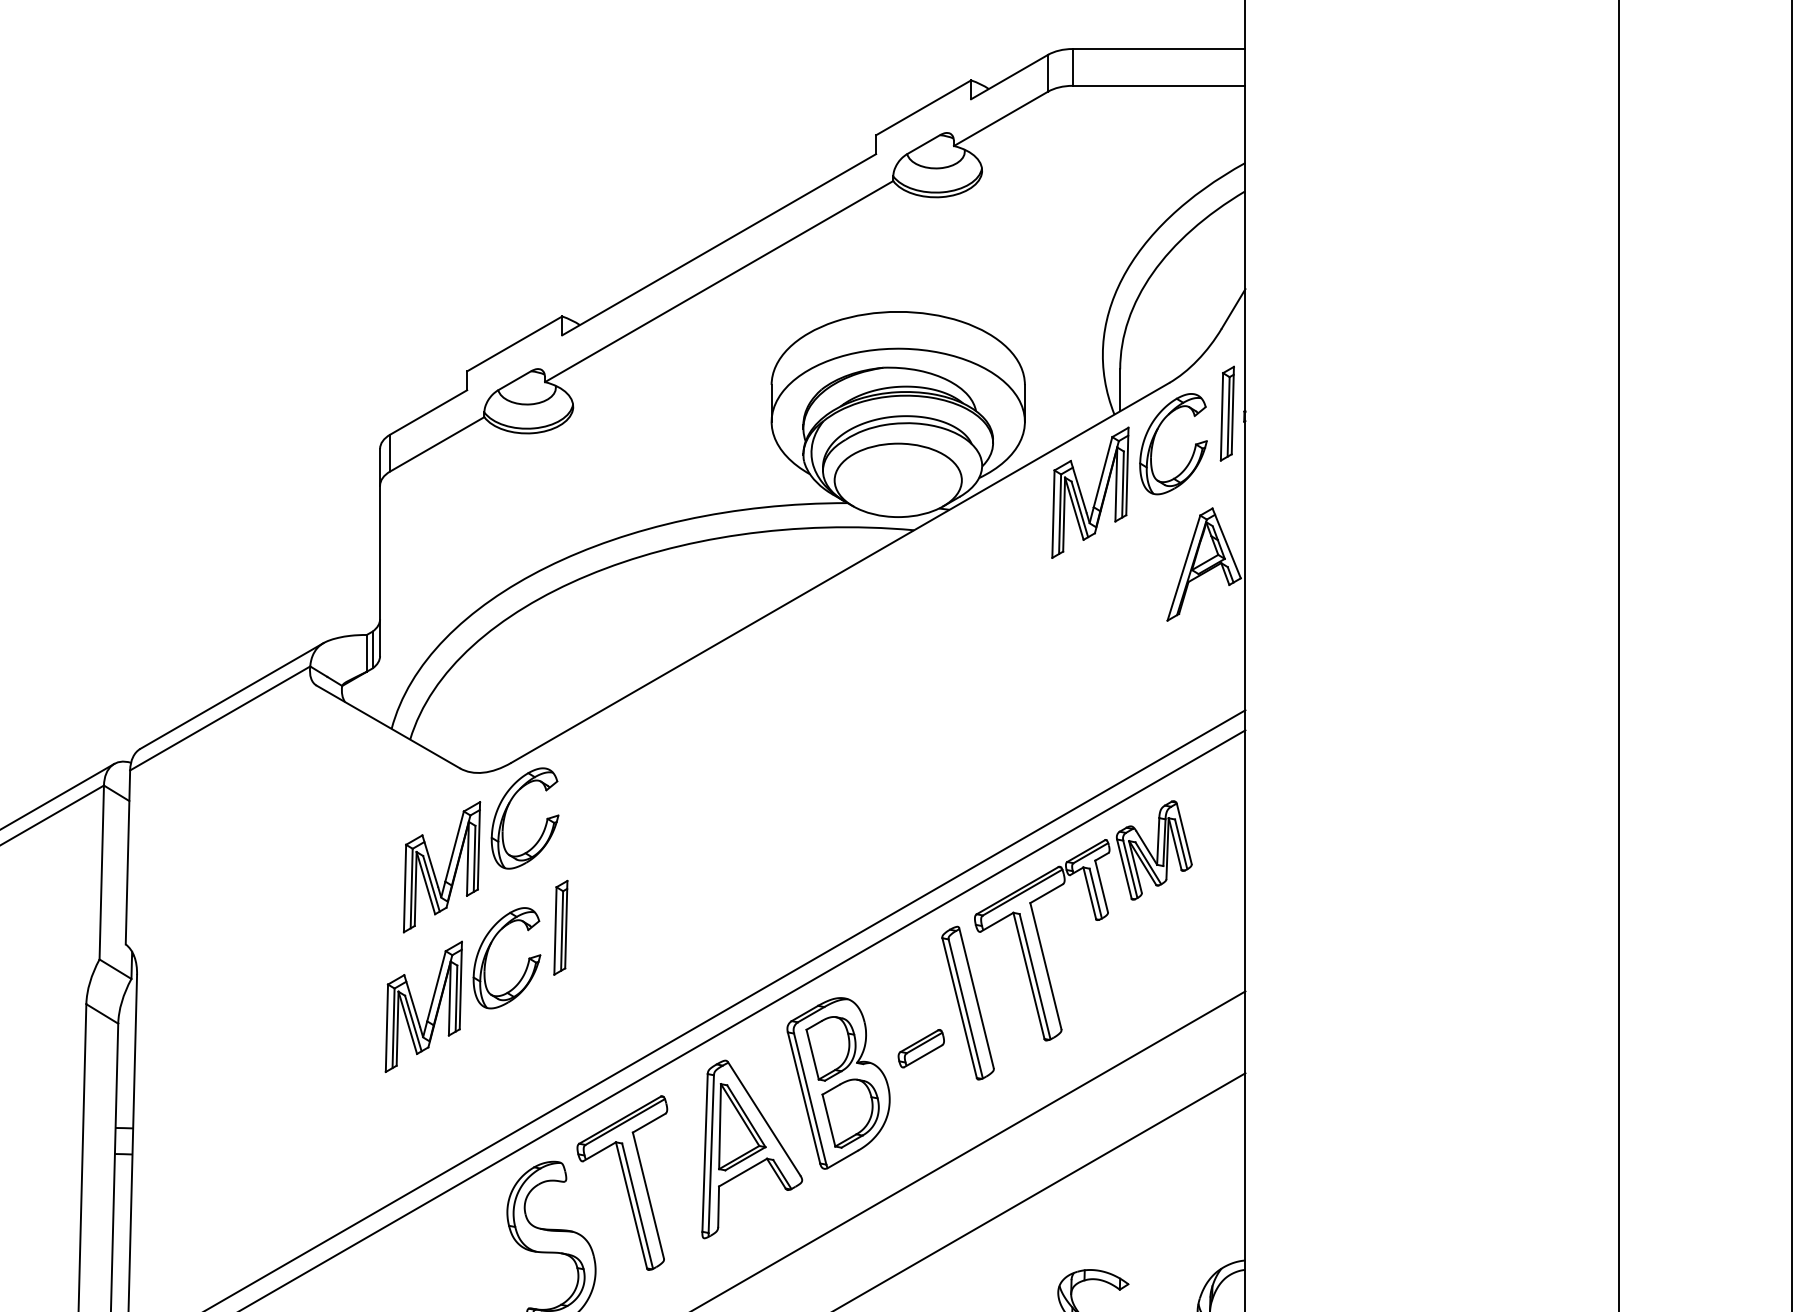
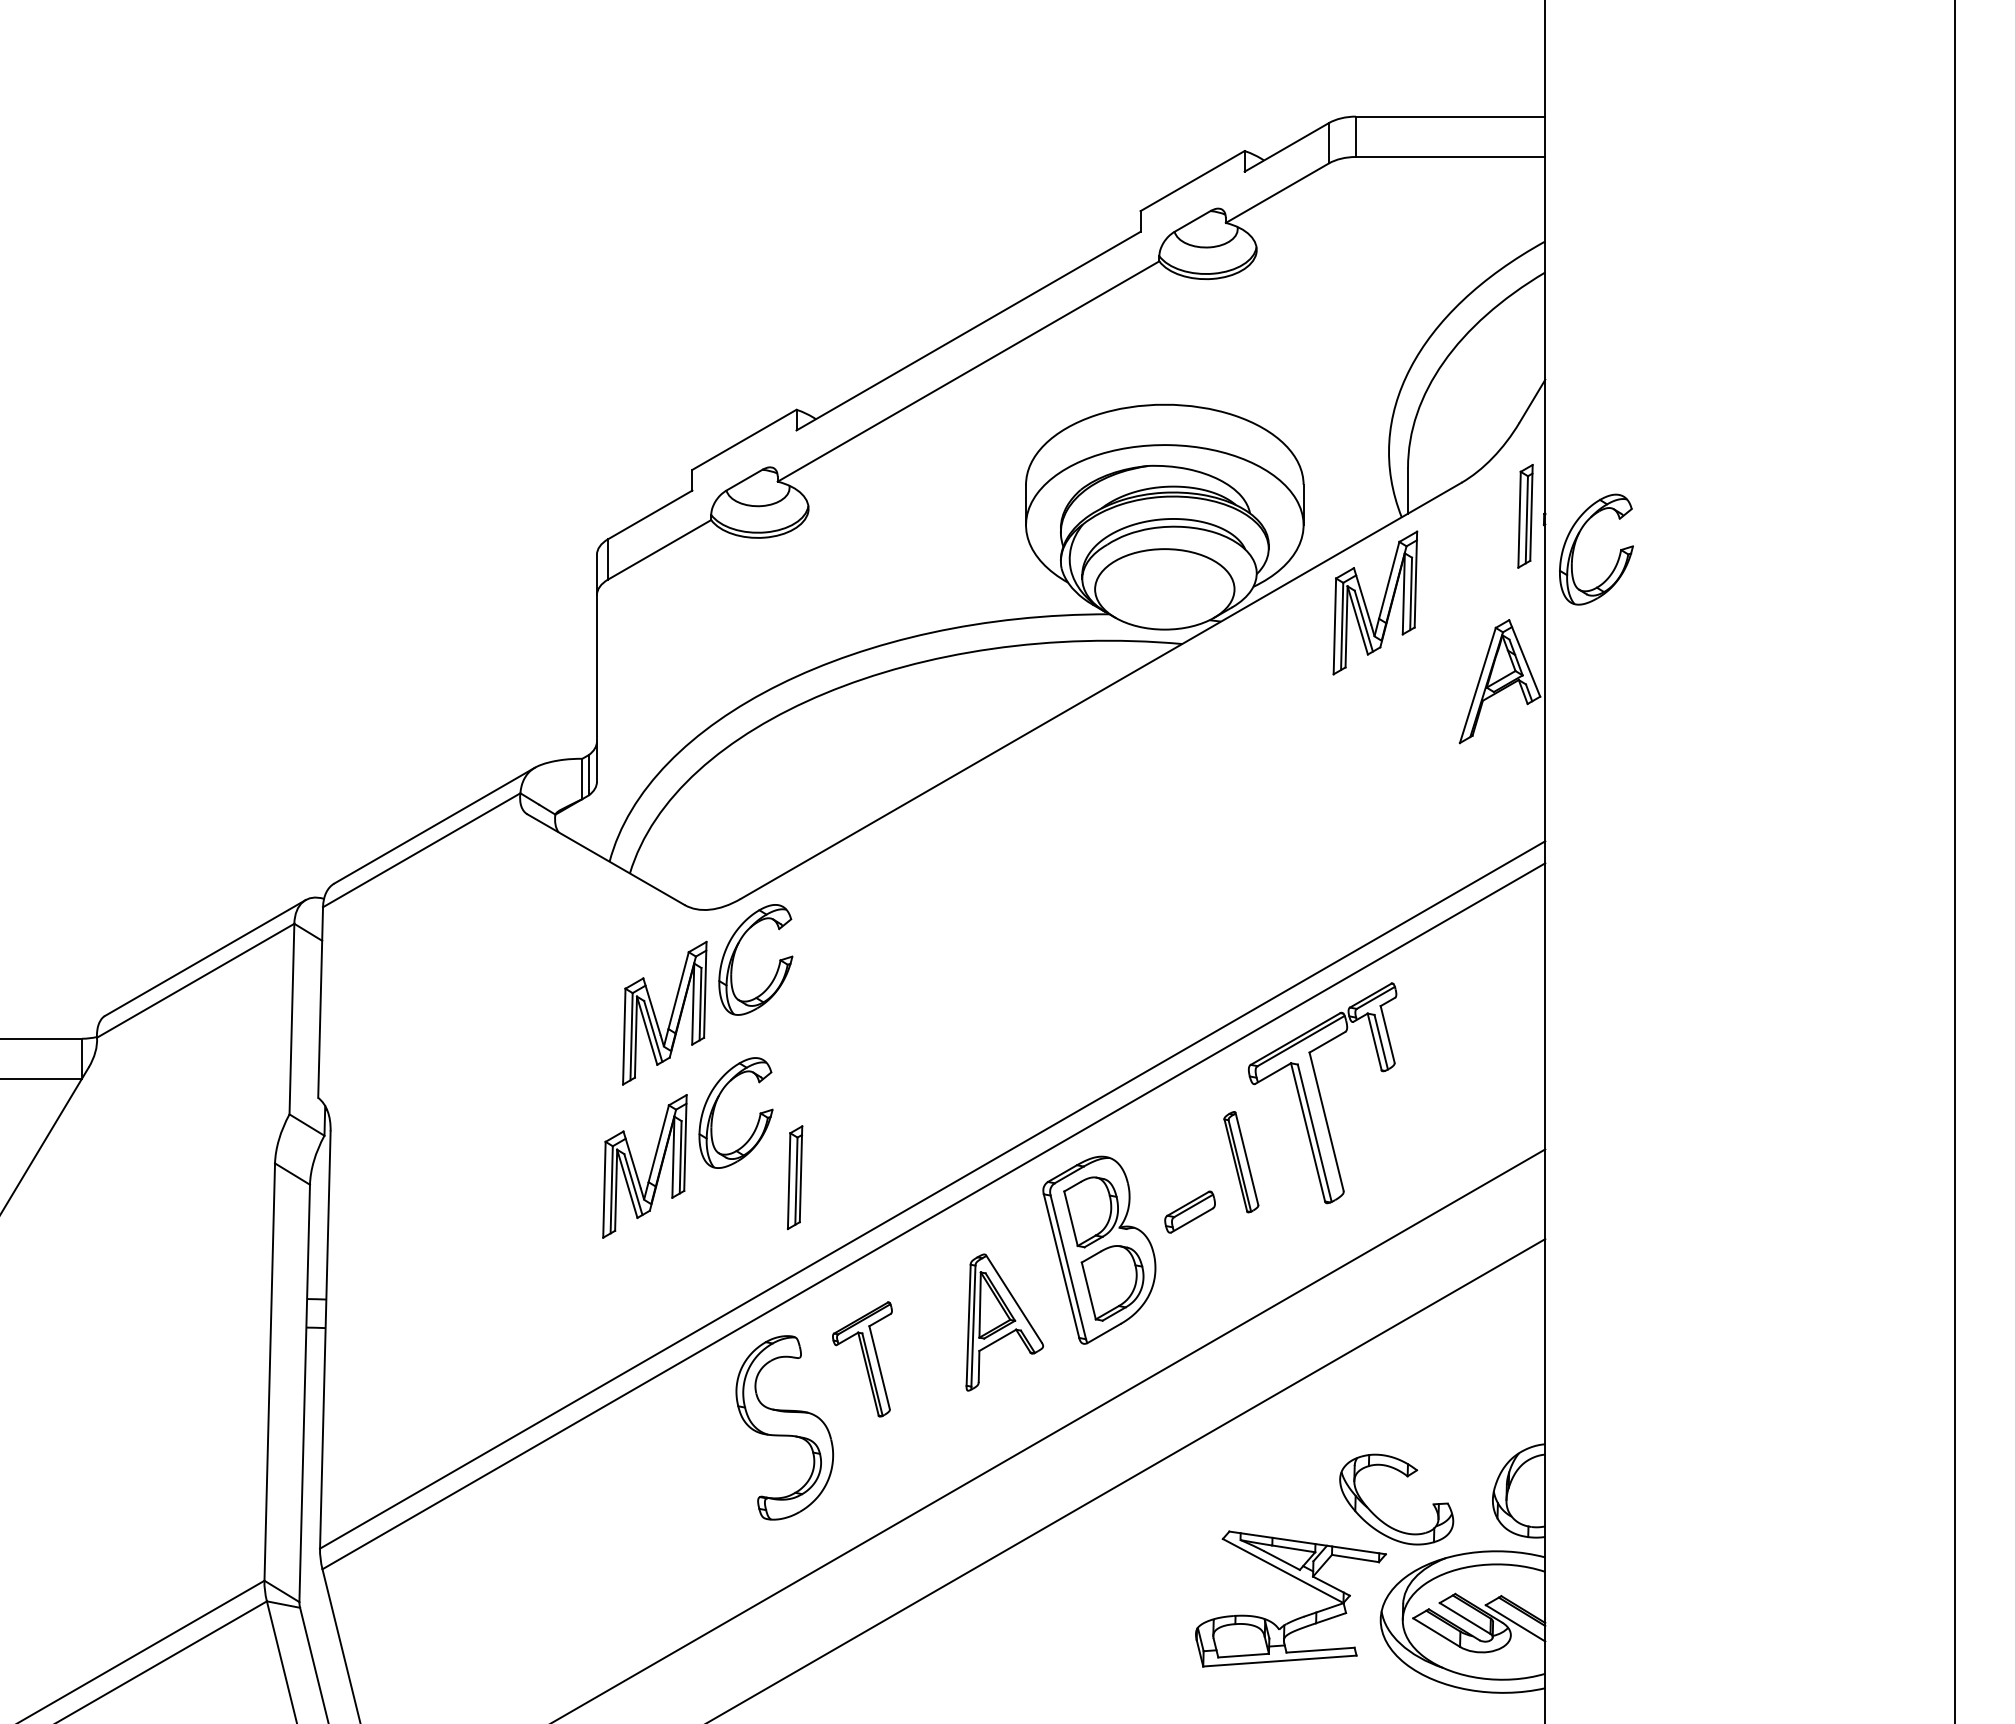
part: (1155, 437) -> (1576, 542), moved
part: (1154, 850) -> (1445, 994), removed
part: (560, 927) -> (794, 1177), moved
part: (968, 1002) -> (1241, 1161), size x0.6
part: (751, 1149) -> (1004, 1322), size x0.7
part: (622, 1183) -> (862, 1359), size x0.6

